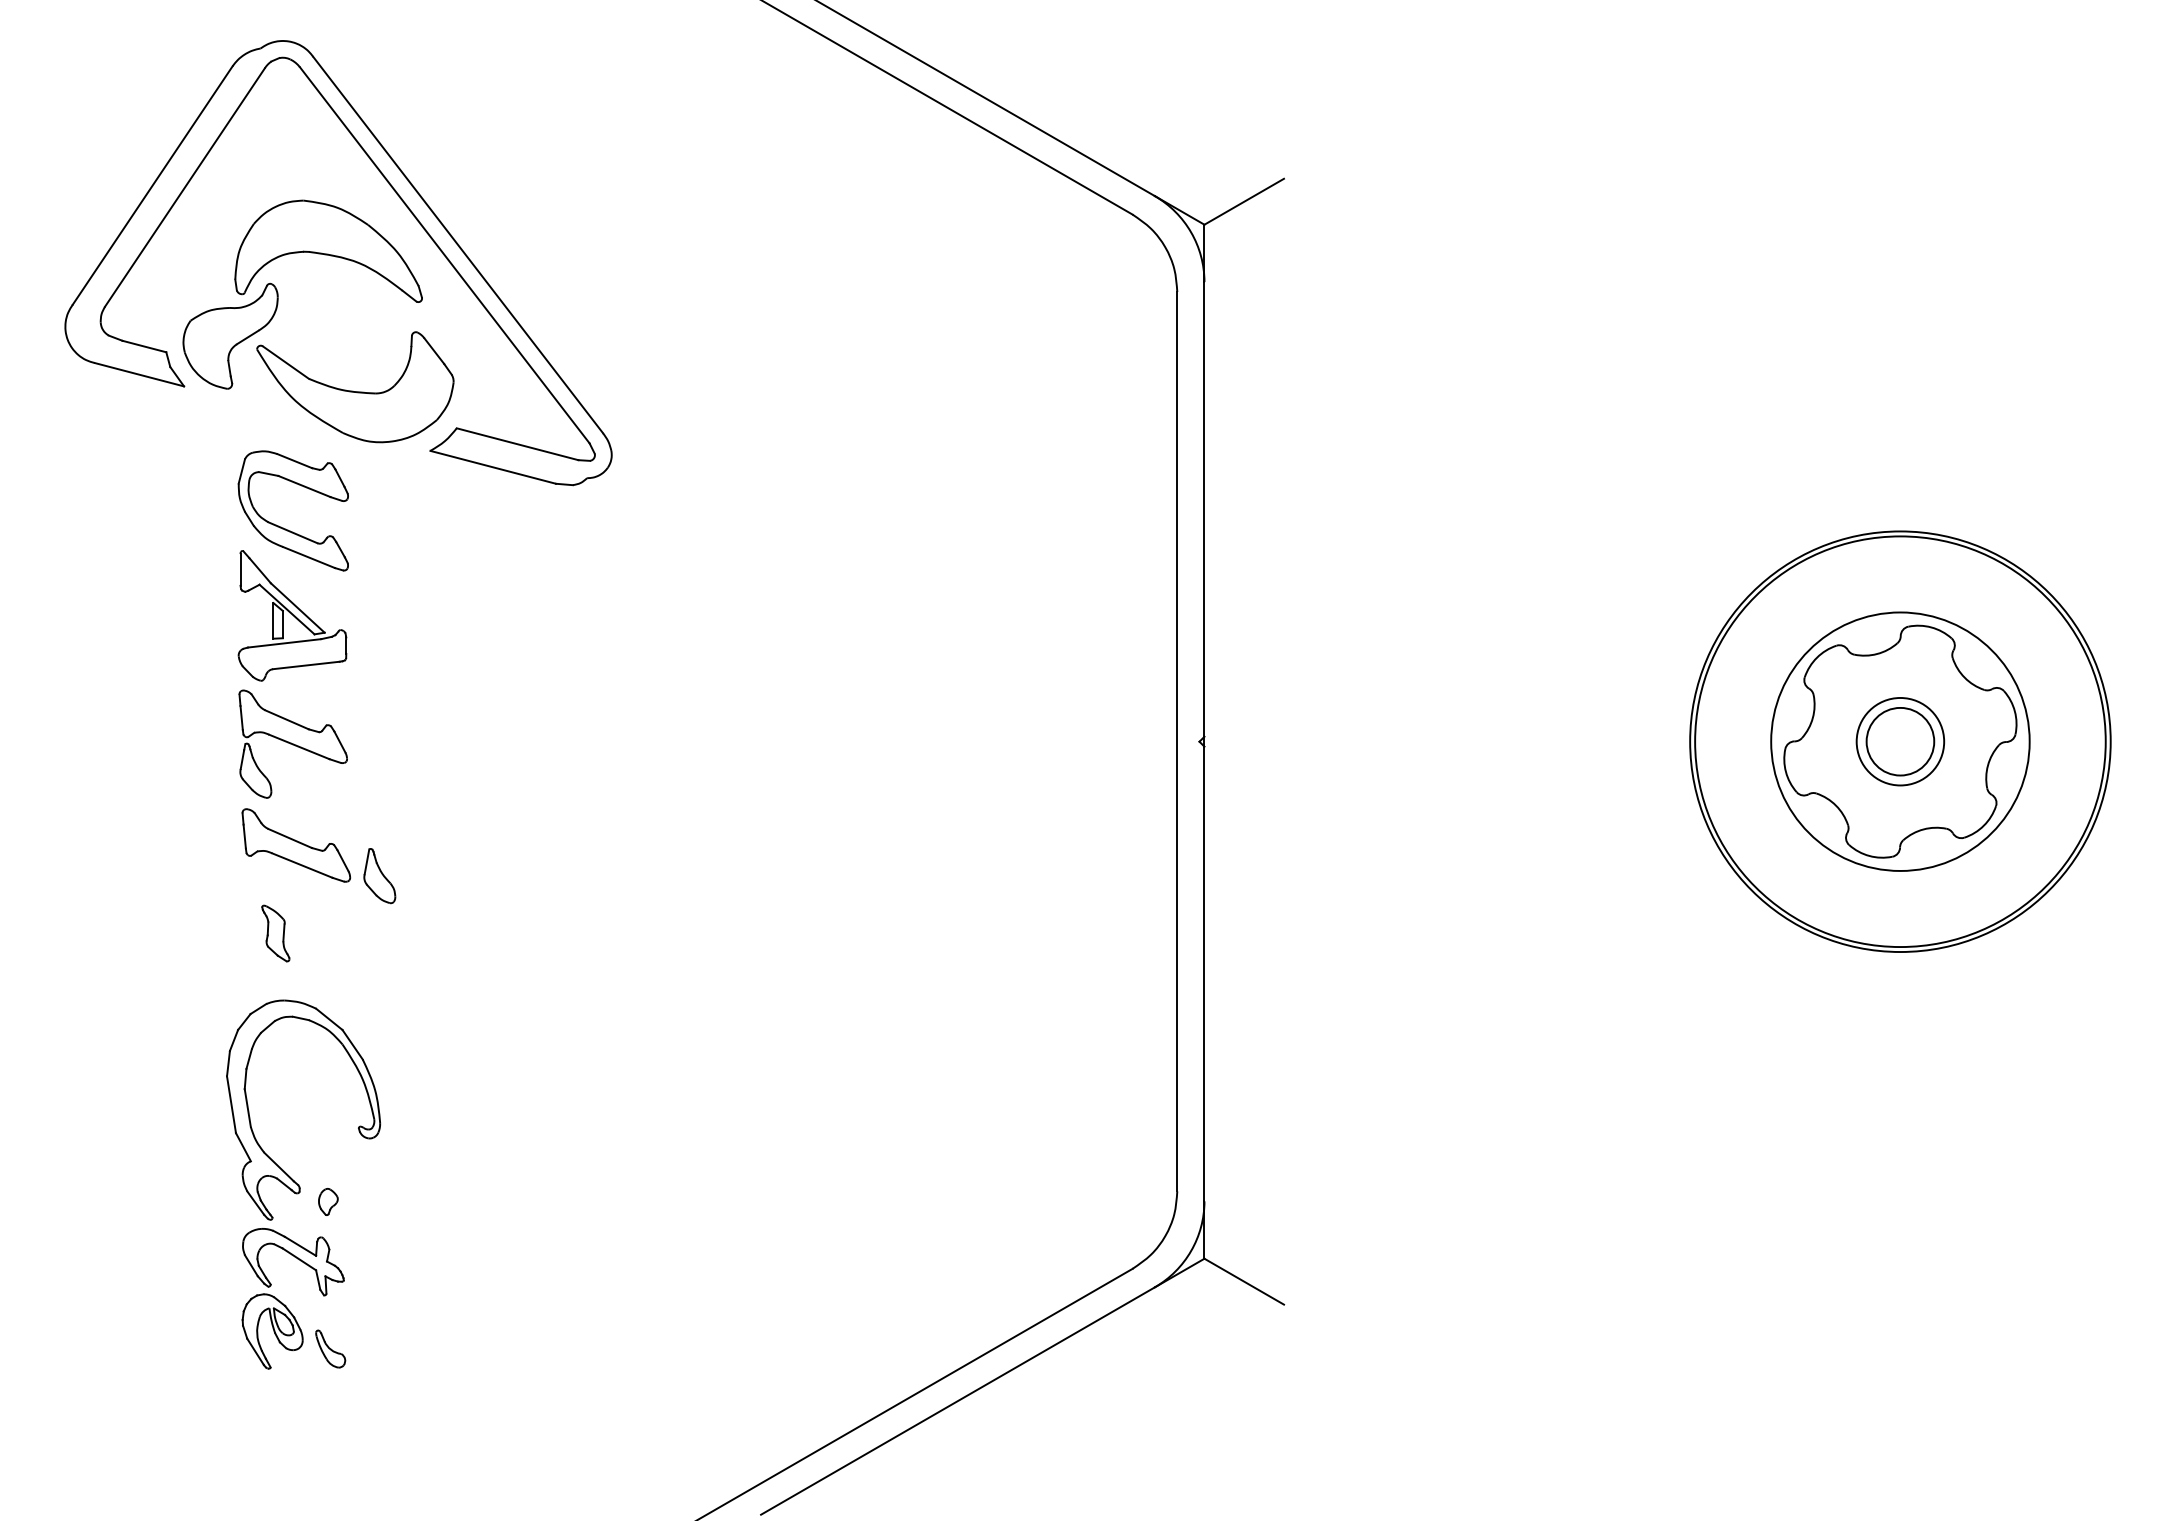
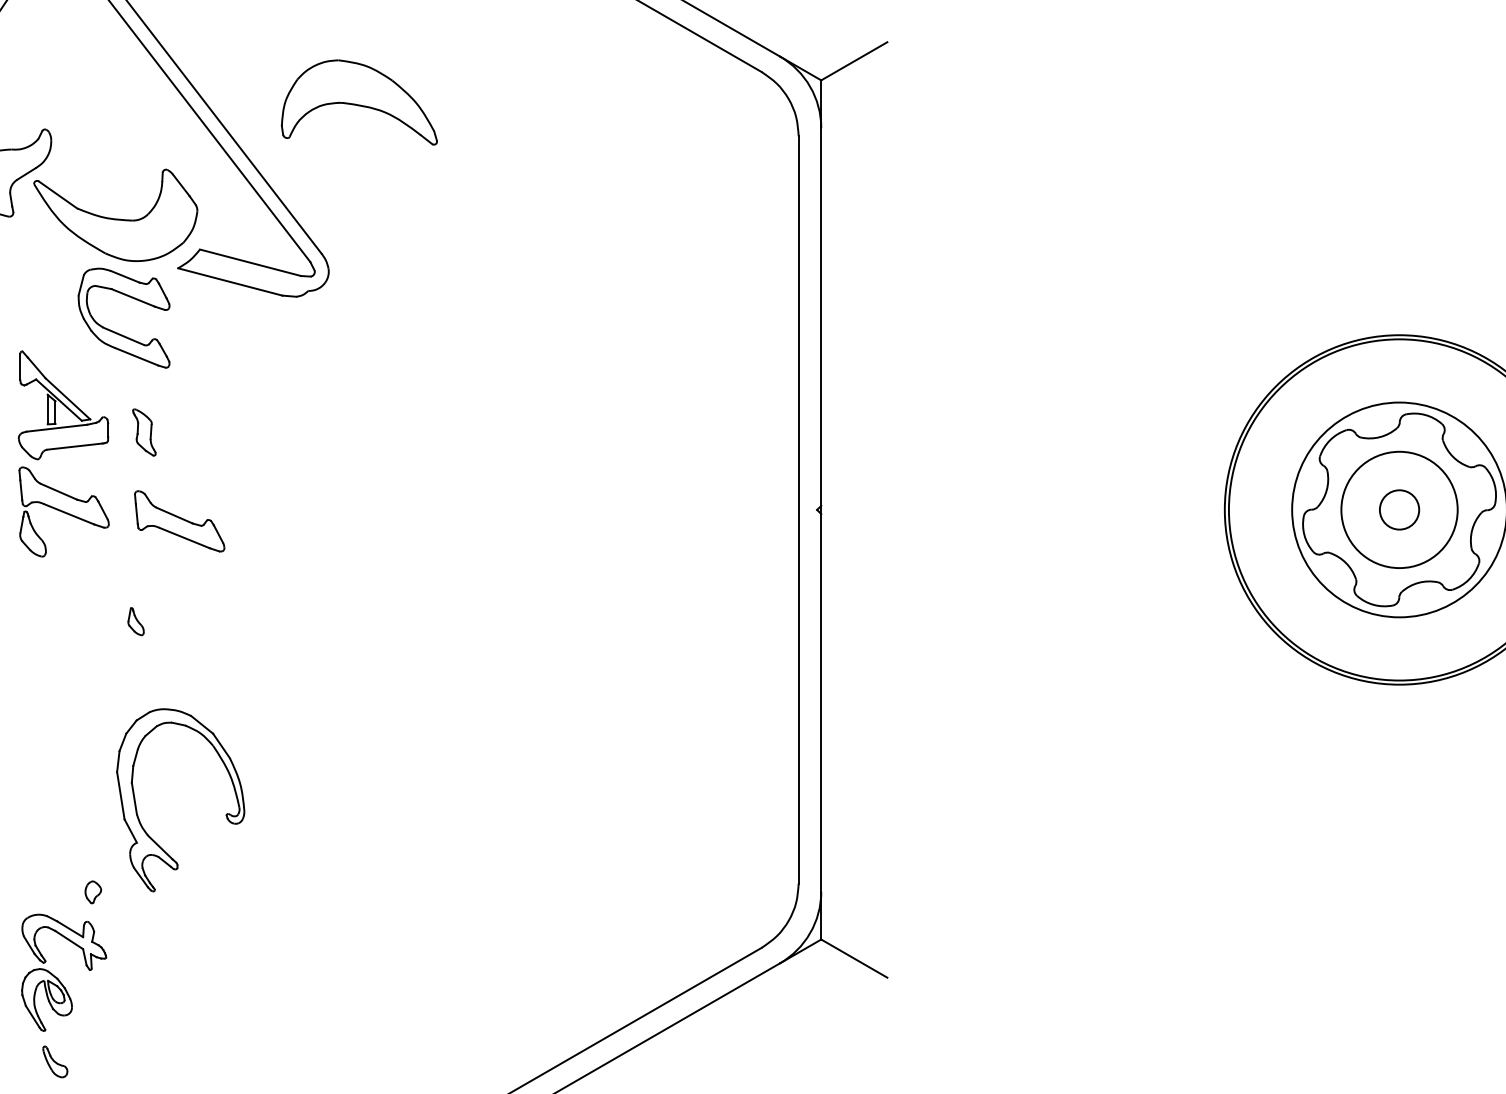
part: (328, 250) -> (359, 101), moved
part: (283, 527) -> (115, 331), moved
circle: (1900, 741) -> (1399, 509), size x0.7
circle: (1900, 741) -> (1399, 509), size x1.6
part: (296, 845) -> (179, 521), moved
part: (379, 876) -> (135, 621), size x0.6
part: (275, 933) -> (144, 432), moved
part: (250, 1116) -> (136, 805), moved
part: (330, 1348) -> (55, 1061), moved

